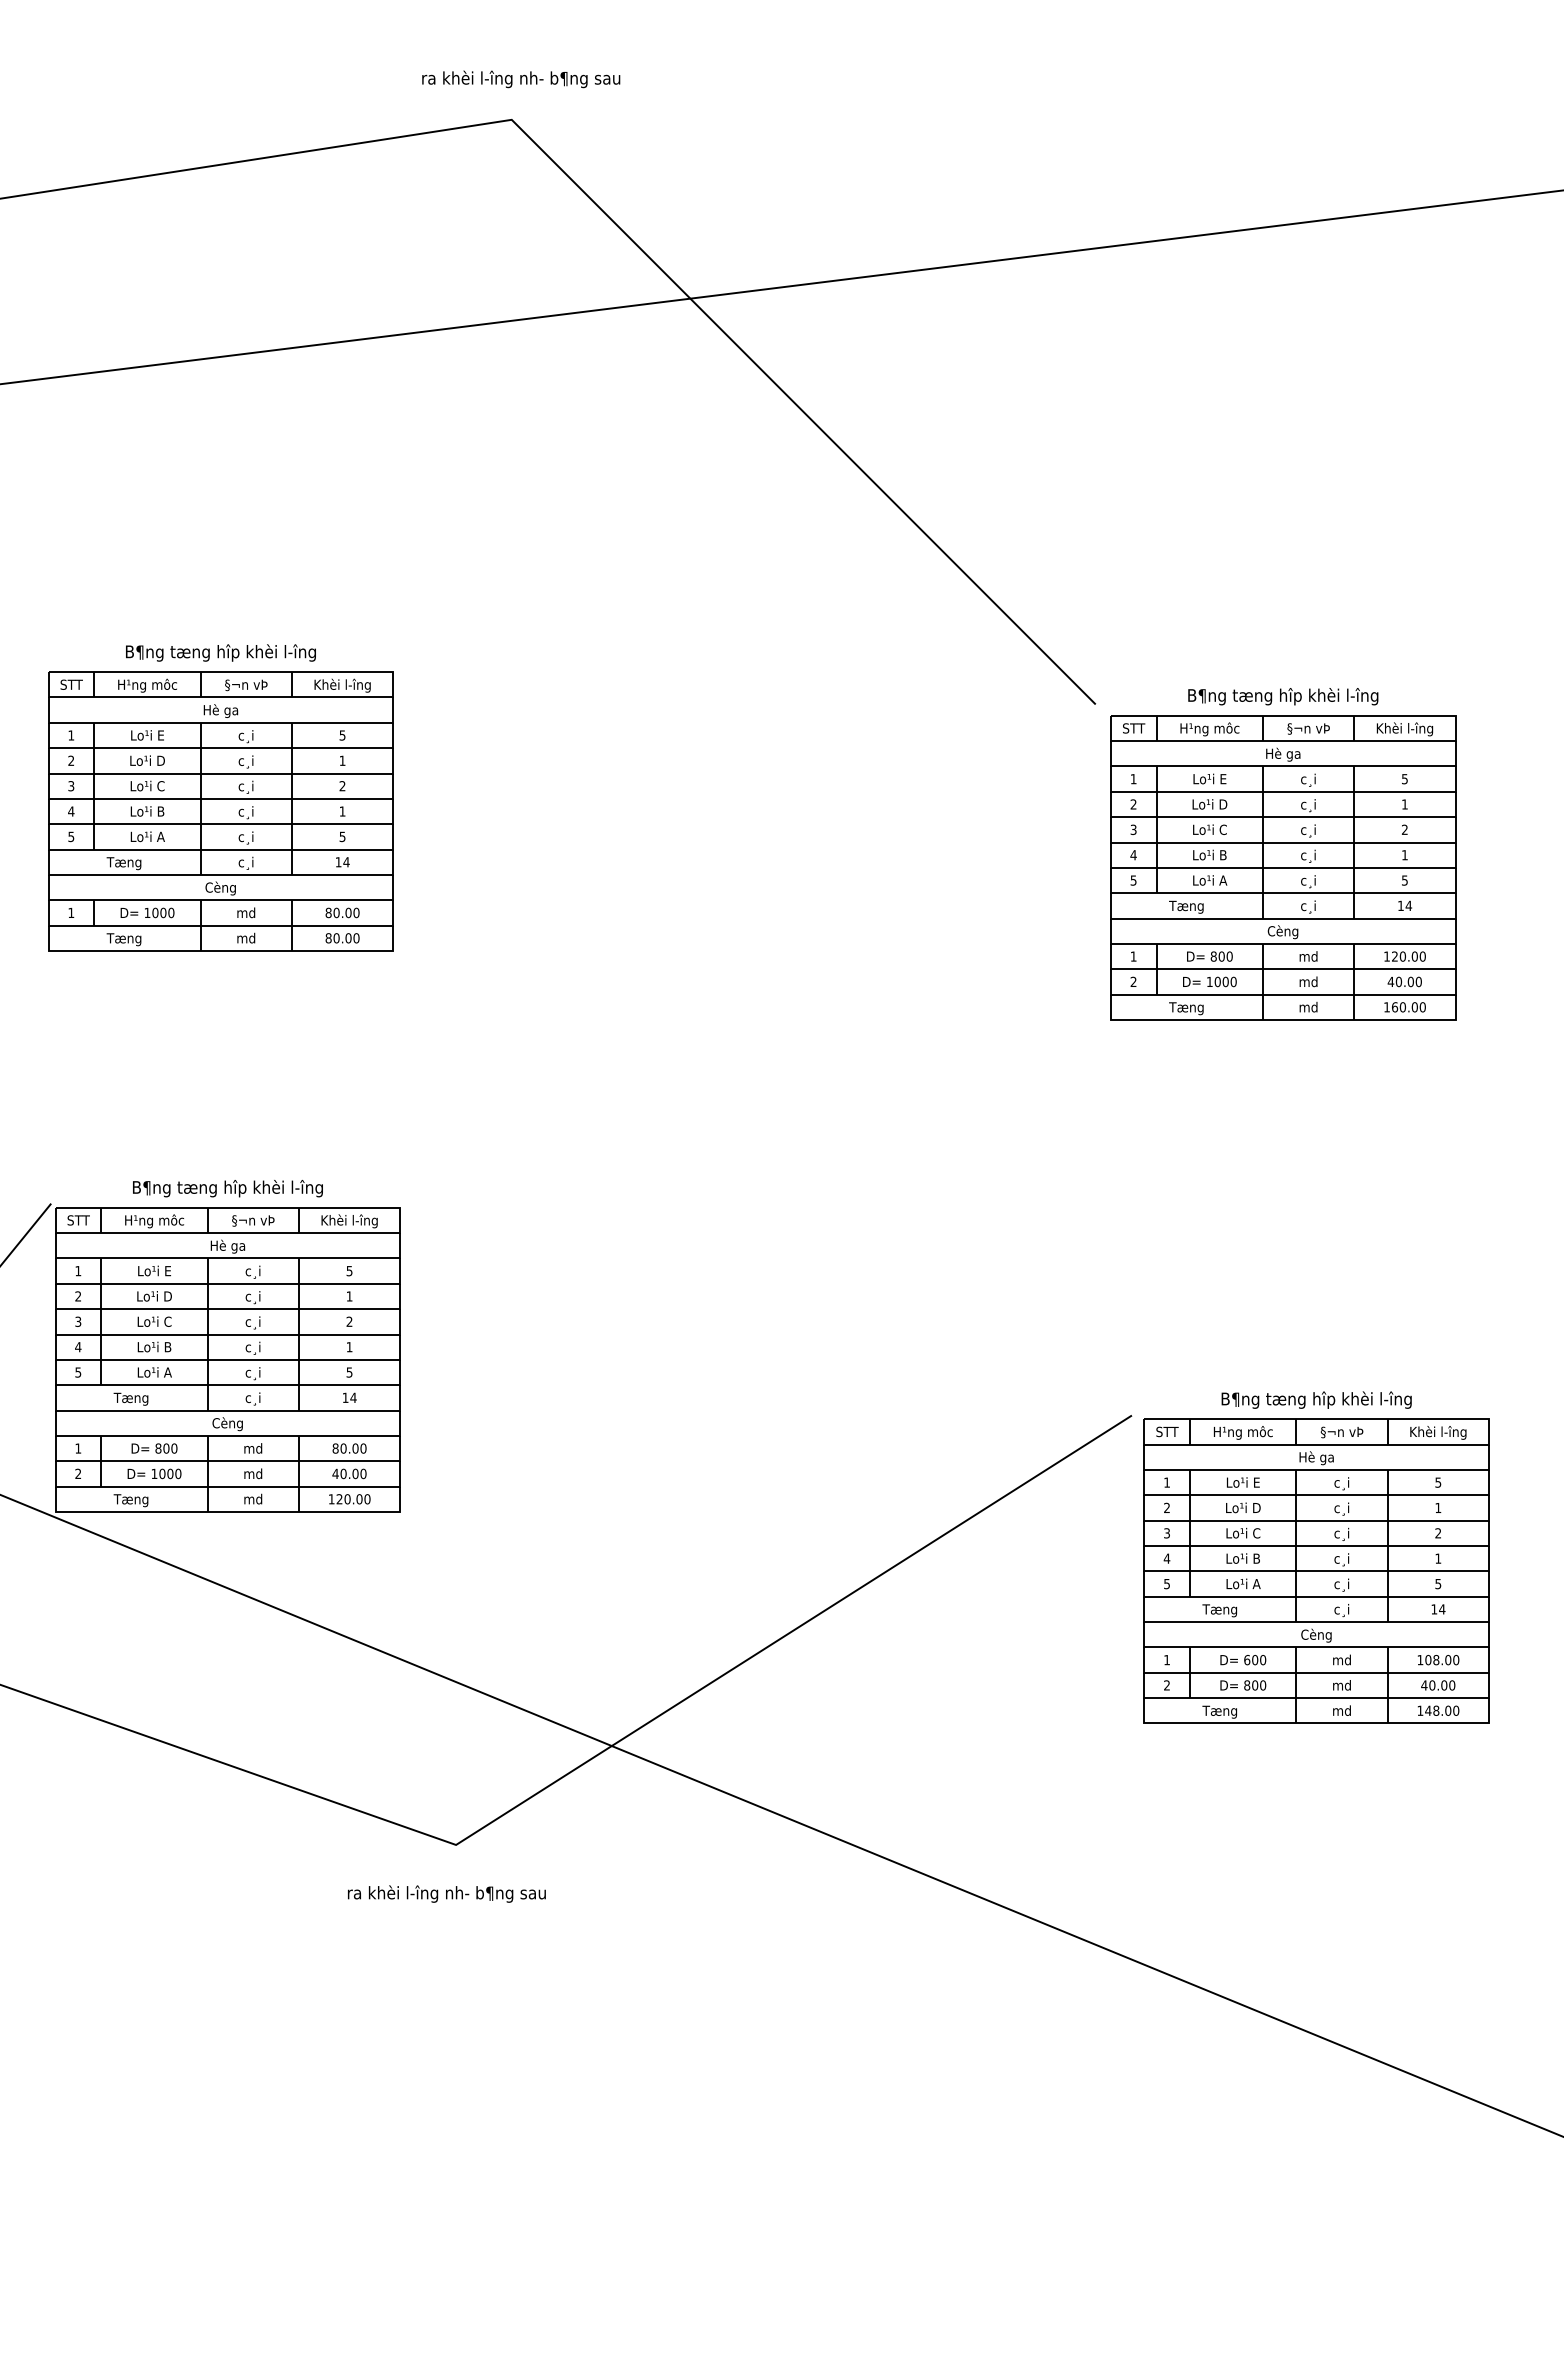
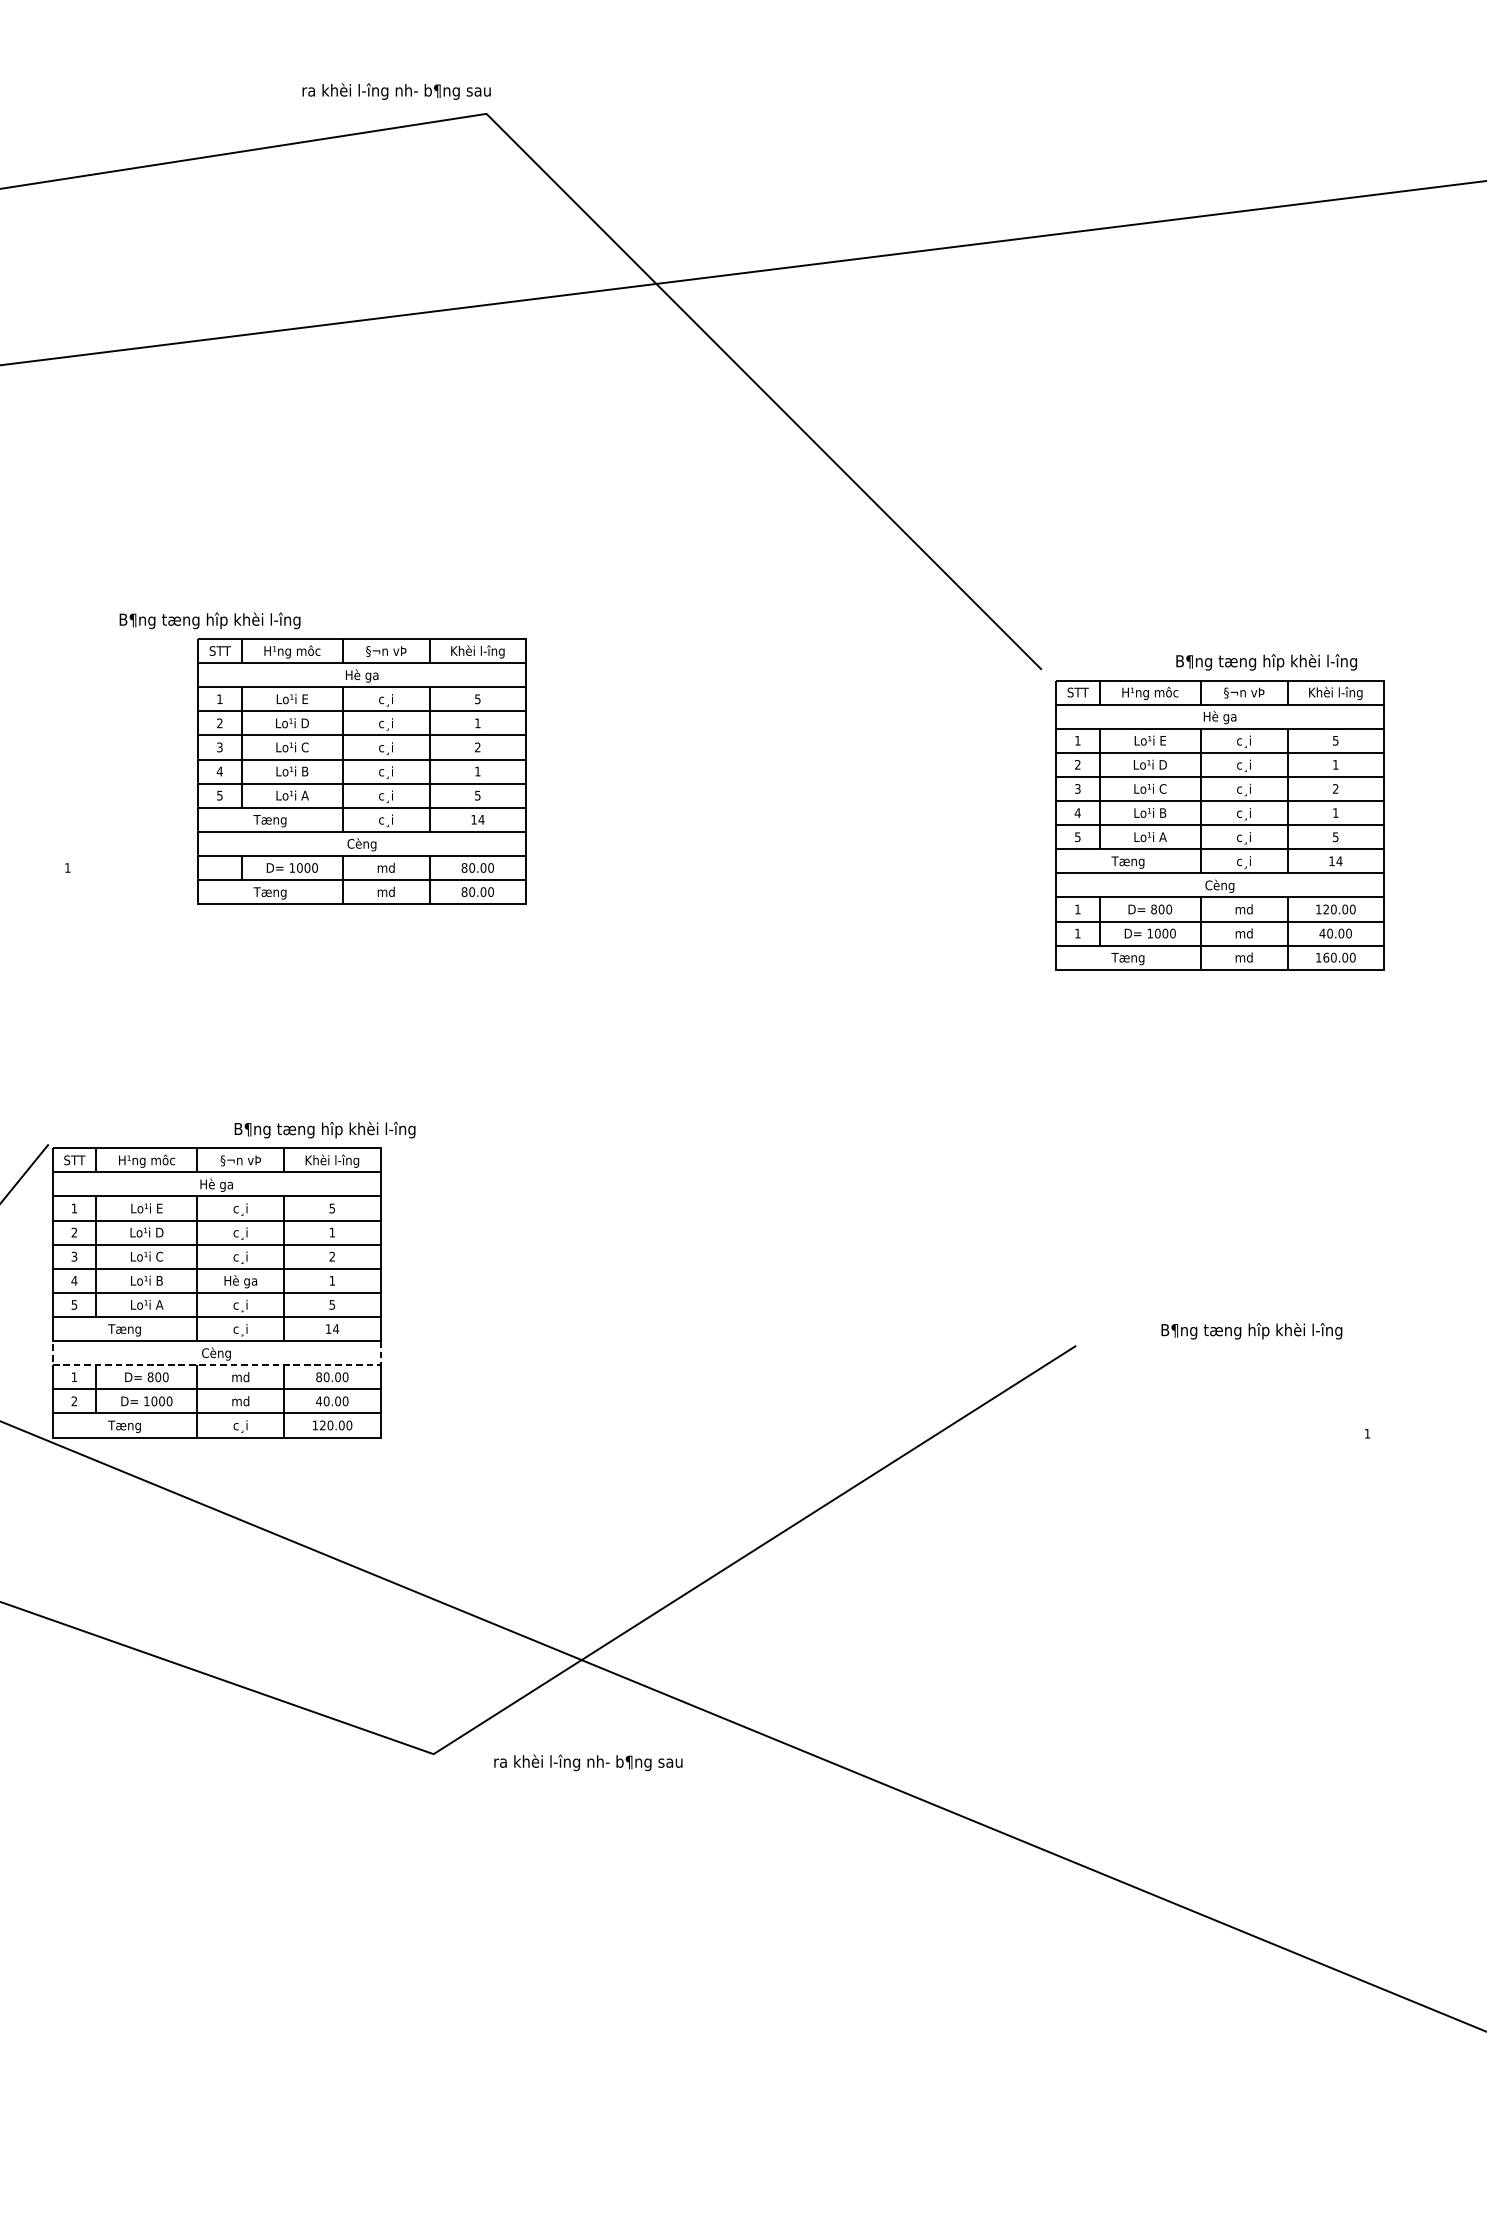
text: (521, 79) -> (396, 91), moved
text: (1283, 696) -> (1266, 662), moved
part: (220, 811) -> (361, 771), moved
text: (1133, 981) -> (1077, 933), 2 -> 1
text: (227, 1188) -> (324, 1129), moved
text: (253, 1348) -> (241, 1282), c¸i -> Hè ga
line: (227, 1435) -> (216, 1364), solid -> dashed
text: (253, 1499) -> (241, 1425), md -> c¸i
part: (1316, 1570) -> (1251, 1493), removed
text: (446, 1893) -> (588, 1762), moved

